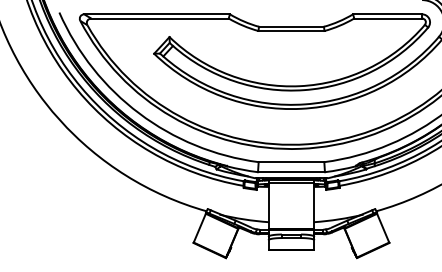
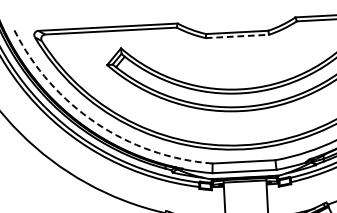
line: (291, 31) -> (237, 36), solid -> dashed
arc: (139, 113) -> (96, 122), solid -> dashed

